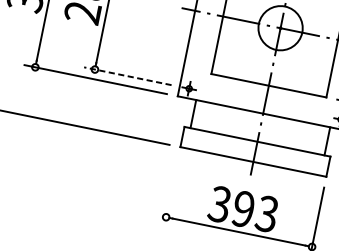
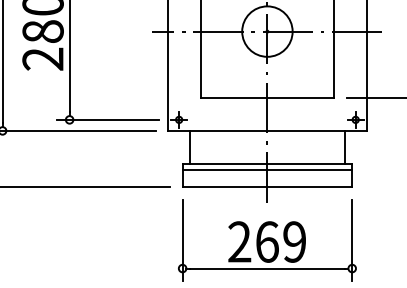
line: (127, 75) -> (107, 119), dashed -> solid
line: (256, 147) -> (267, 170), added
line: (170, 193) -> (182, 240), added
text: (243, 208) -> (266, 241), 393 -> 269

